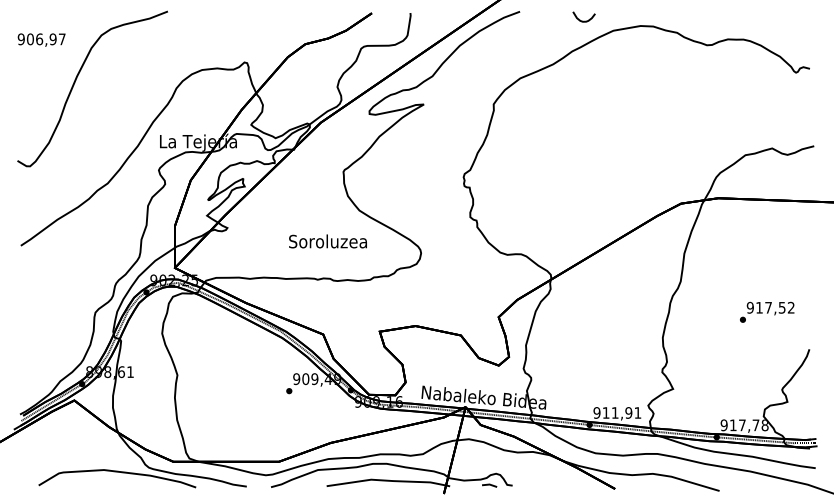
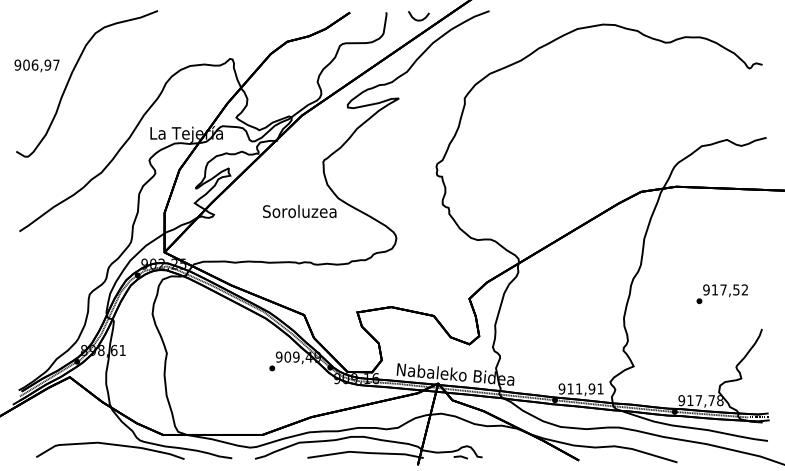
curve: (583, 20) -> (418, 19), moved
text: (41, 39) -> (36, 65), moved
text: (327, 241) -> (299, 211), moved

